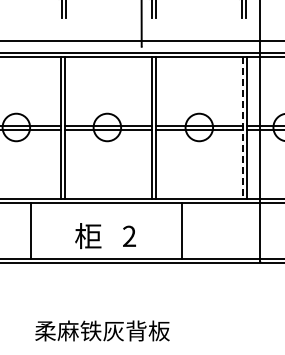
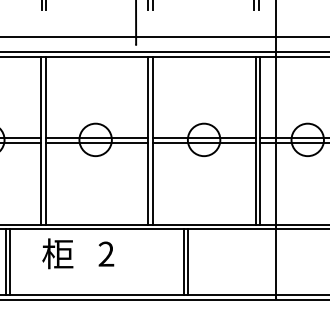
line: (242, 128) -> (255, 141), dashed -> solid
line: (35, 230) -> (10, 261), added
line: (185, 230) -> (187, 261), added
text: (105, 236) -> (78, 254), moved

